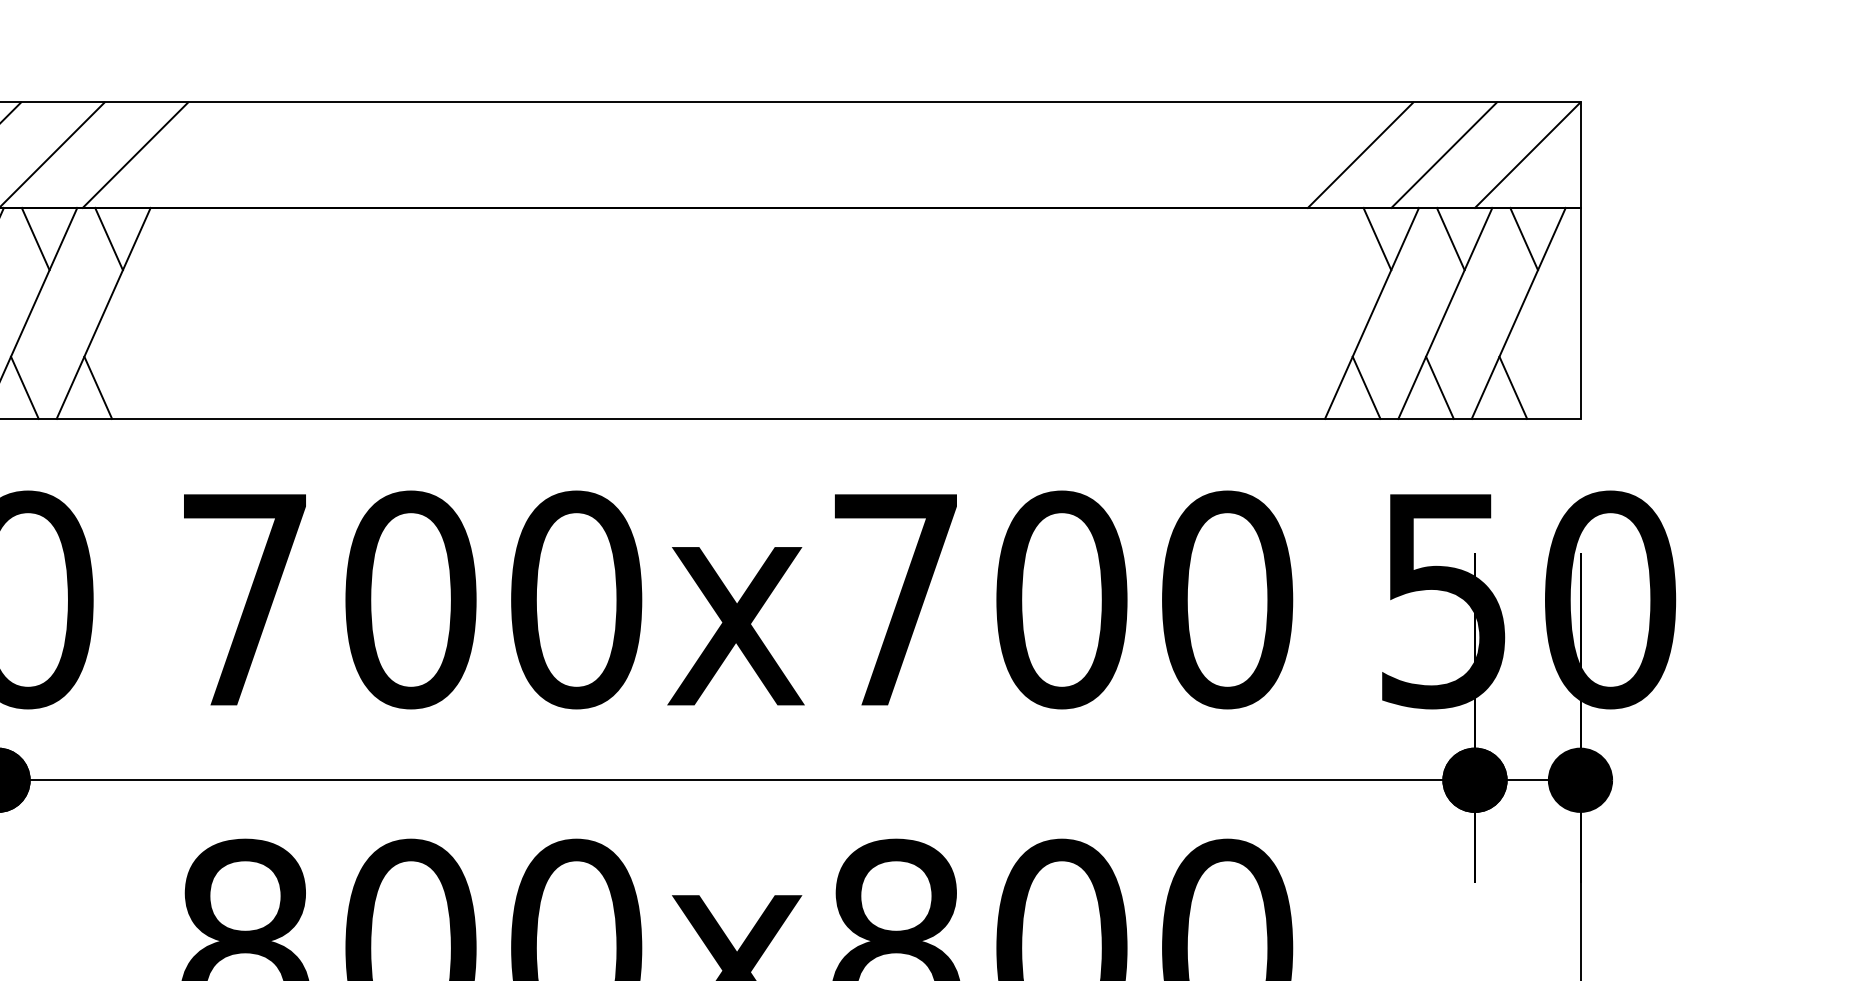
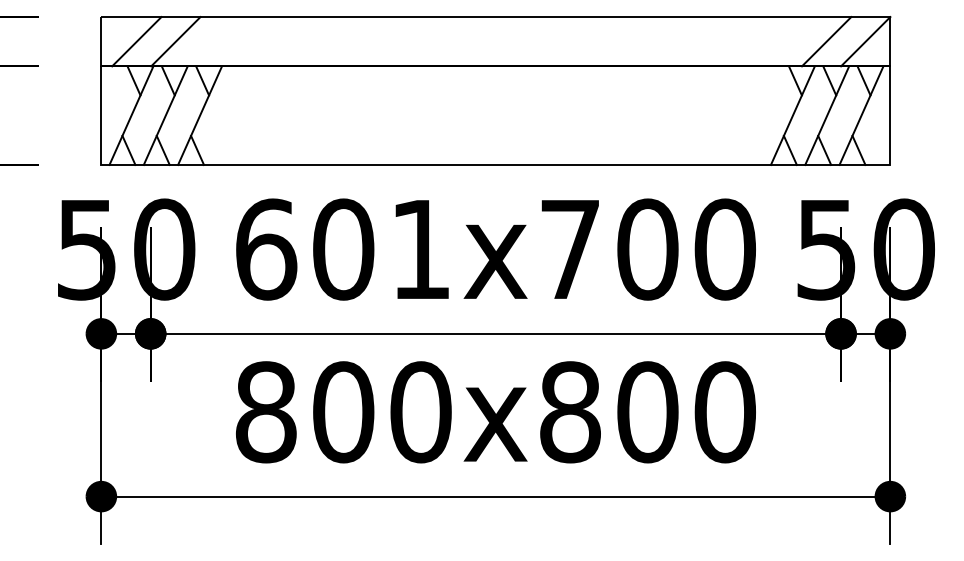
line: (134, 154) -> (214, 41), removed
line: (1360, 154) -> (787, 41), removed
text: (410, 599) -> (343, 249), 700x700 -> 601x700

